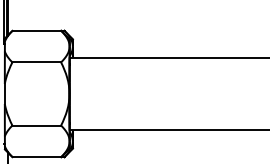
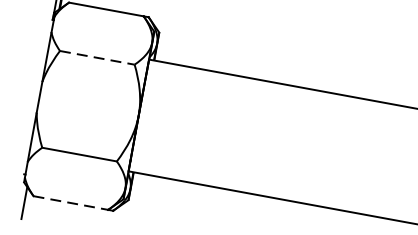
line: (37, 62) -> (98, 58), solid -> dashed
line: (37, 157) -> (71, 203), solid -> dashed

